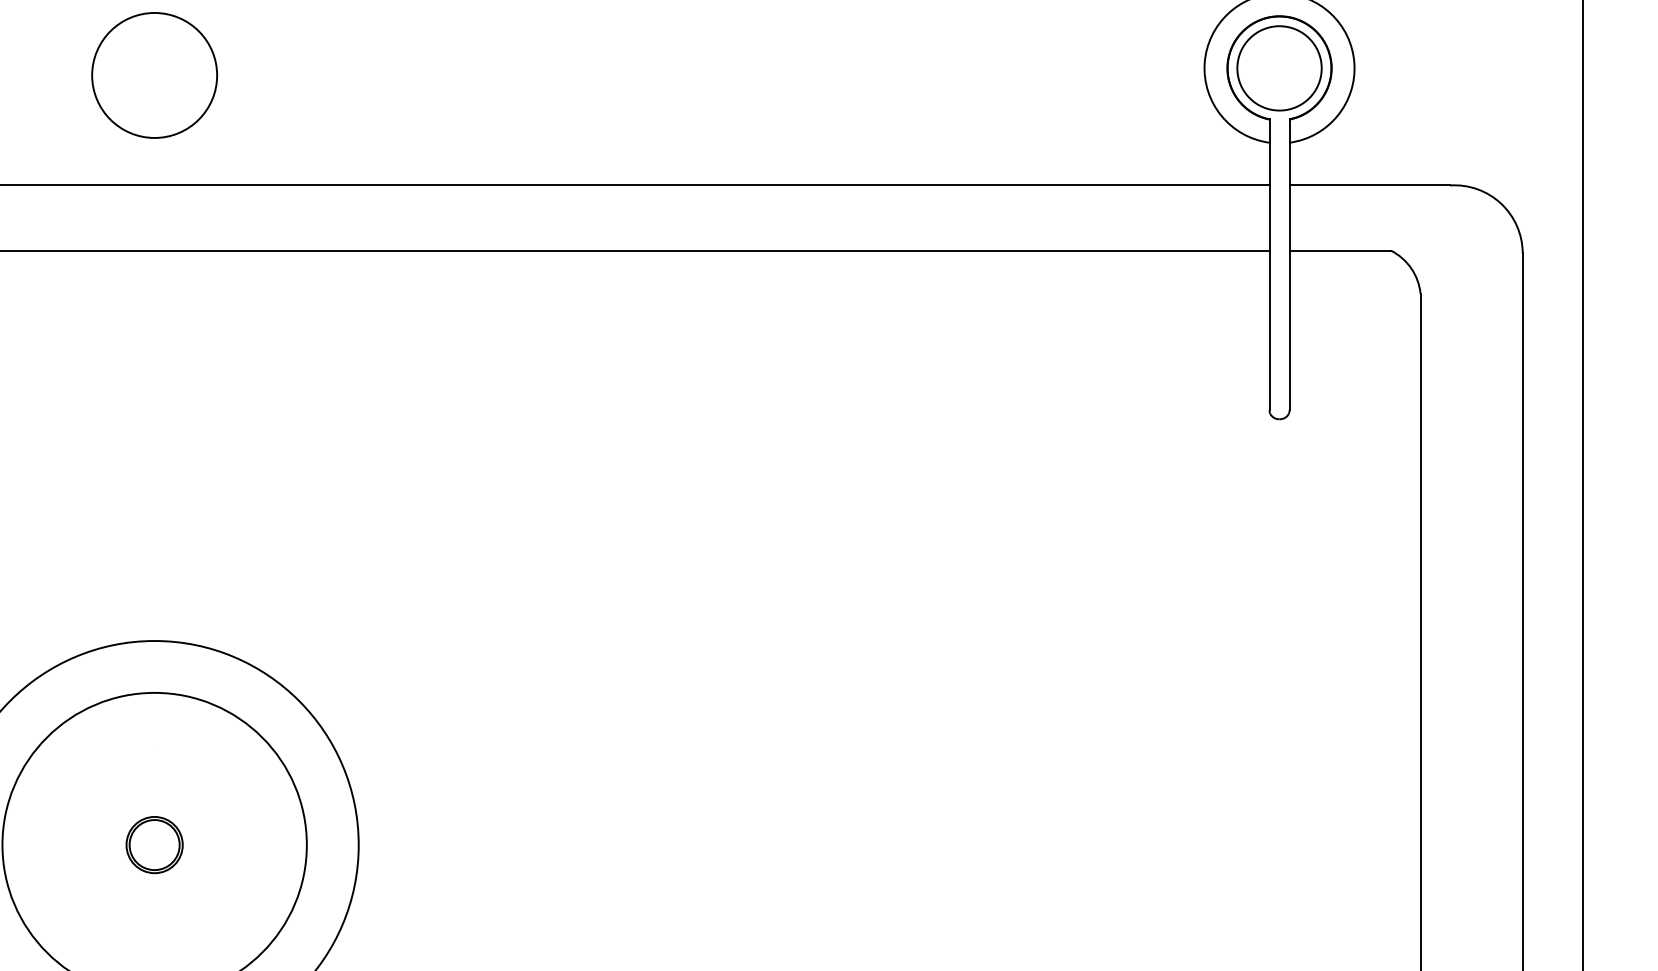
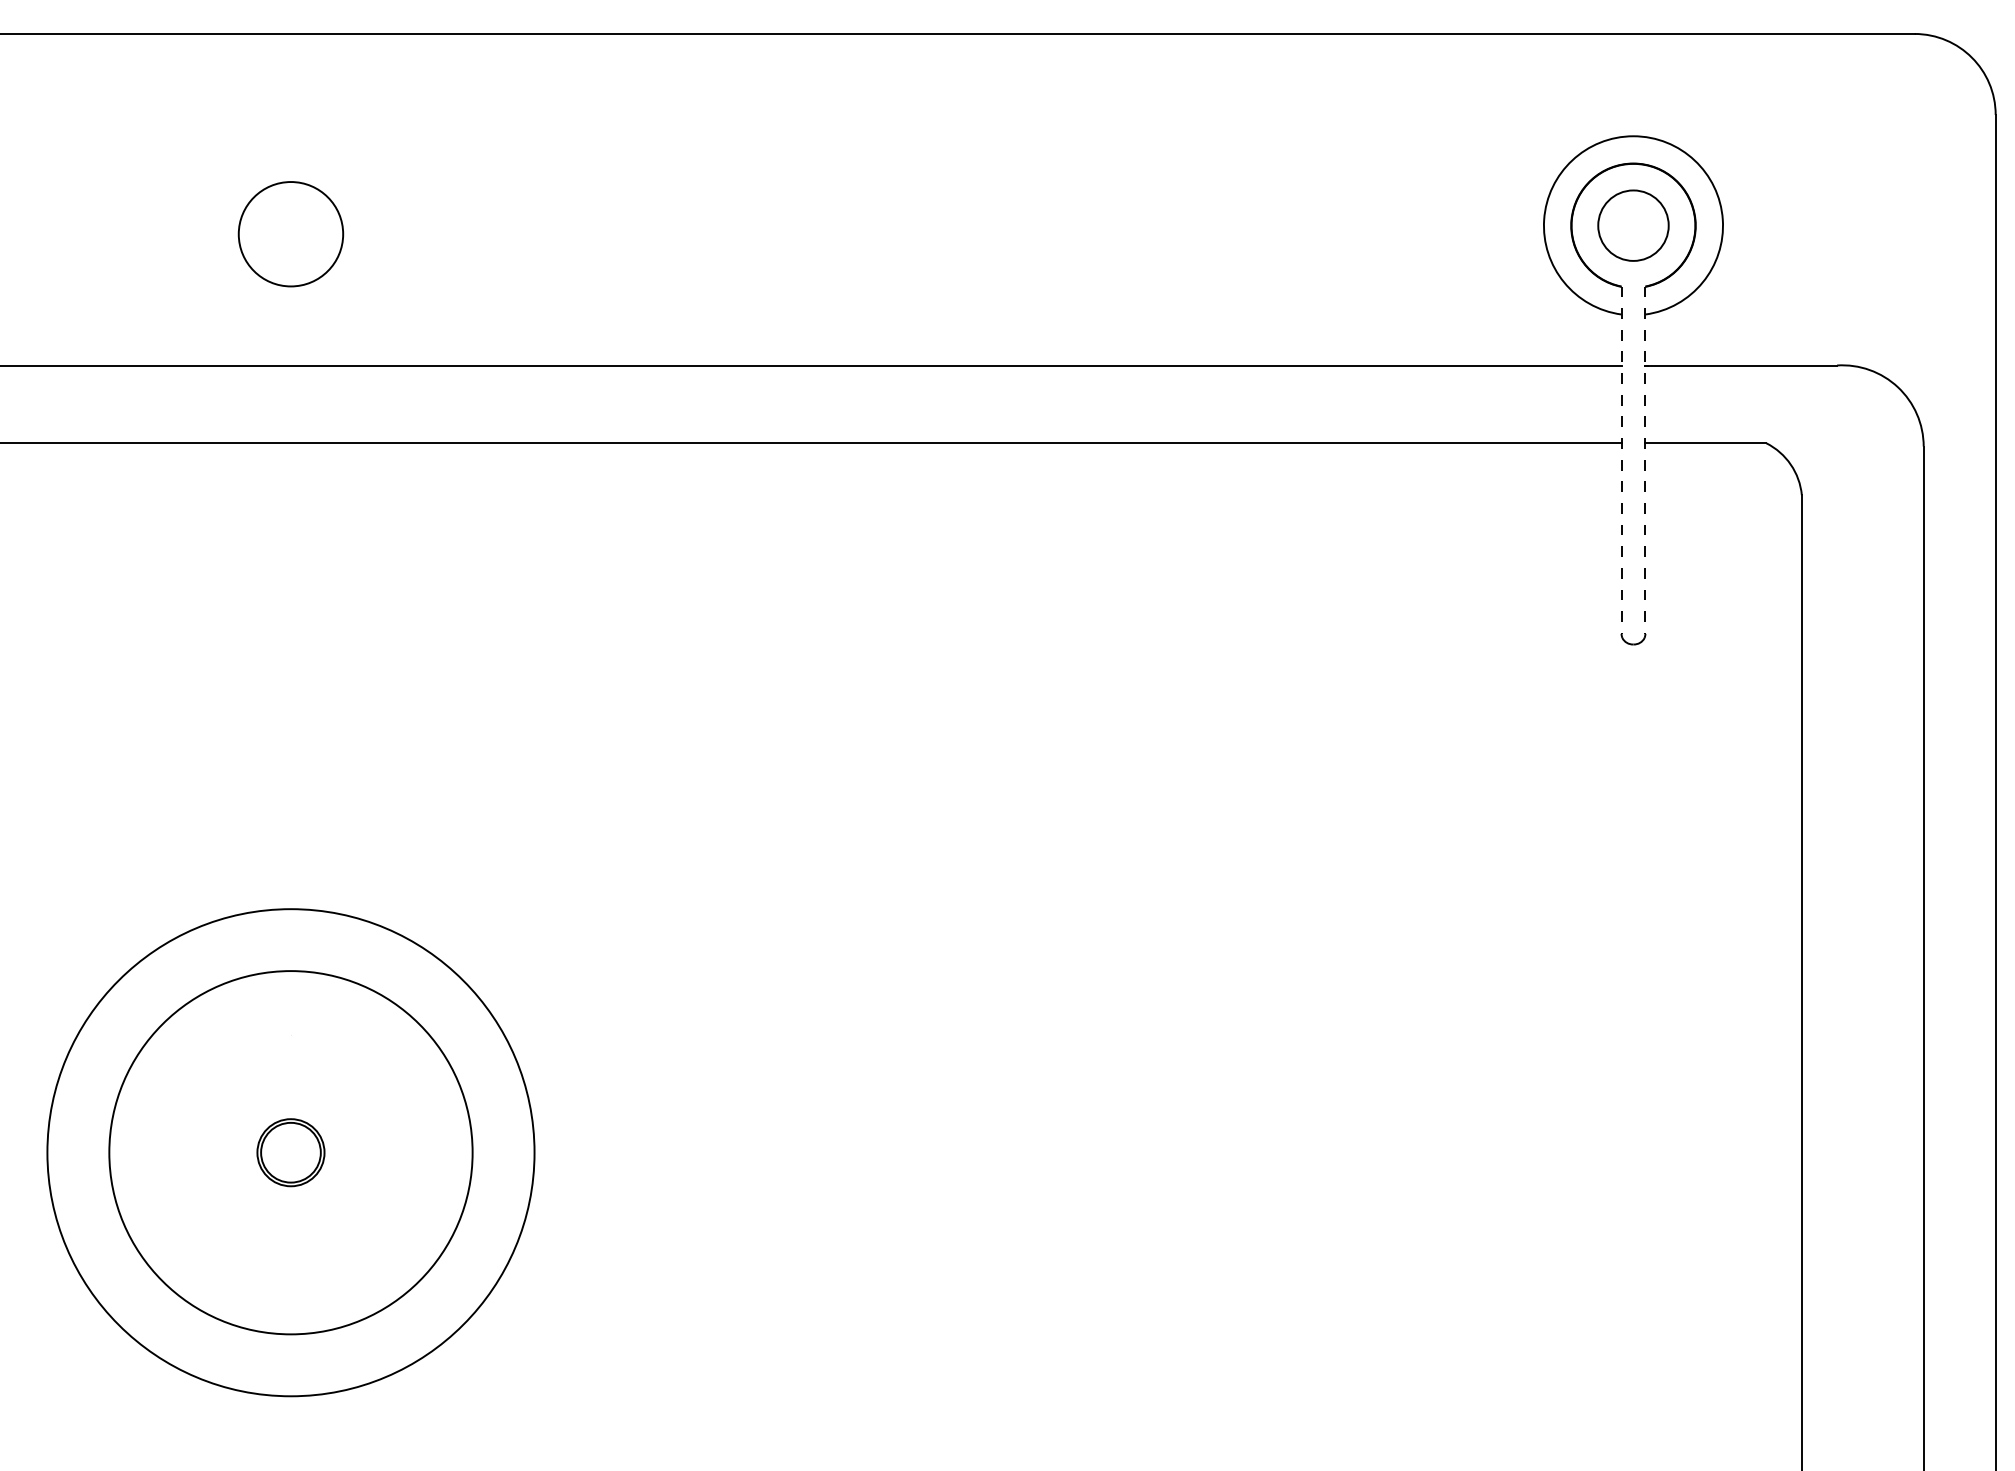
circle: (1279, 68) -> (1633, 225), size x0.7
circle: (154, 74) -> (290, 233), size x0.7
line: (1269, 265) -> (1621, 460), solid -> dashed
line: (1289, 265) -> (1645, 460), solid -> dashed

